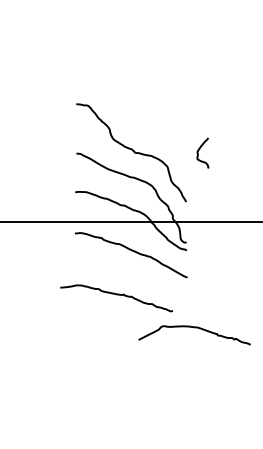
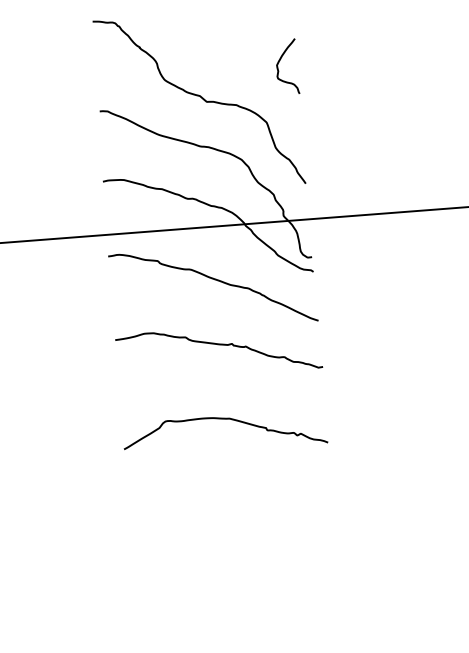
curve: (200, 149) -> (282, 60), moved
curve: (116, 295) -> (218, 346), moved
curve: (194, 328) -> (224, 420), moved

